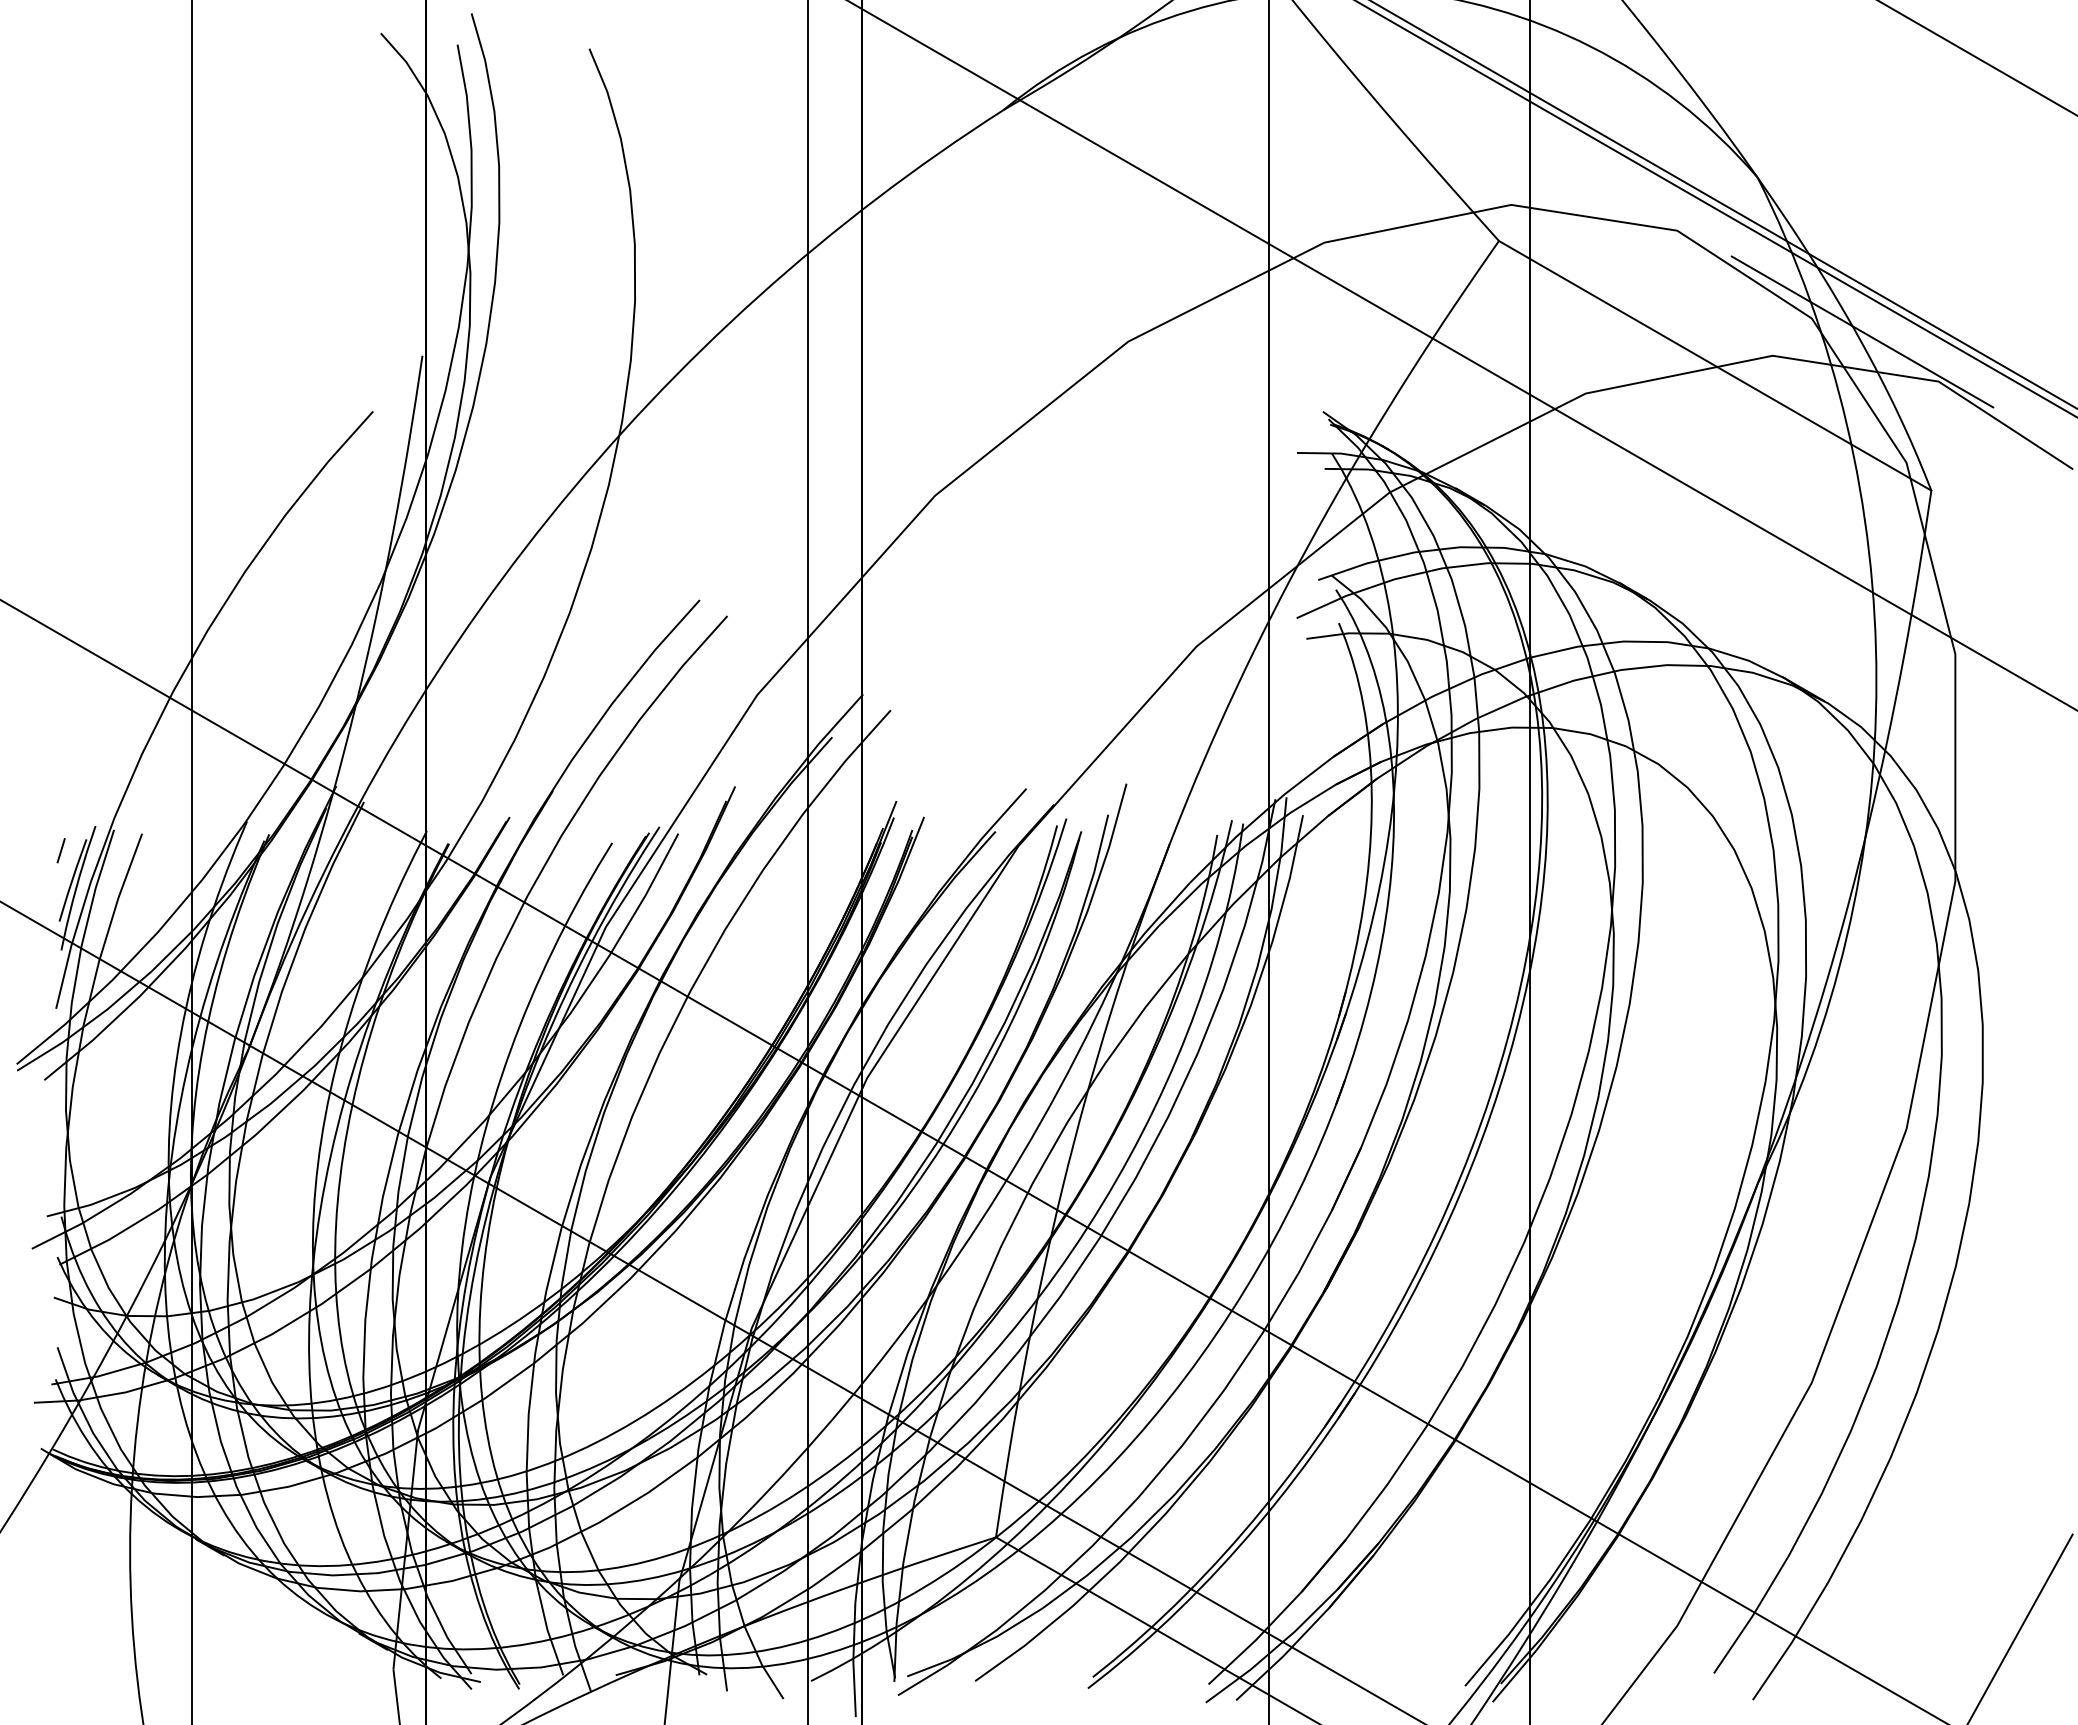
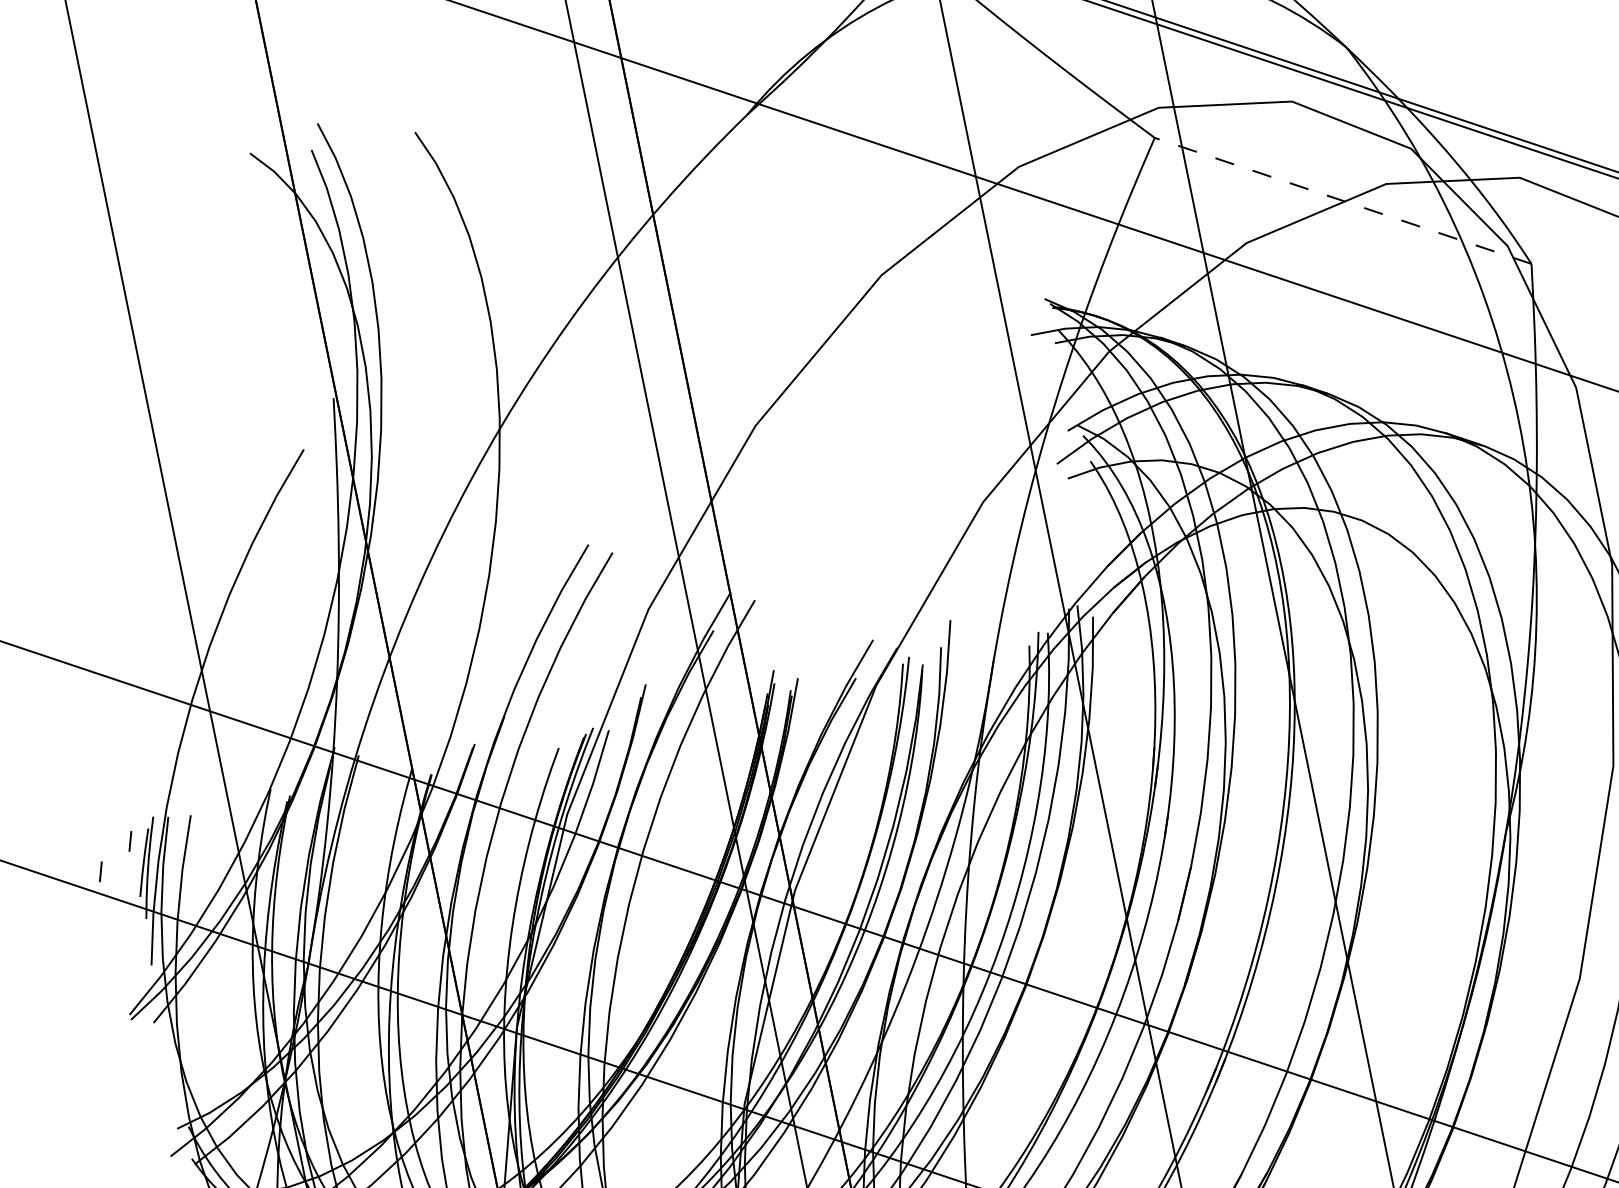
line: (1862, 331) -> (1452, 150), removed
line: (1715, 365) -> (1343, 200), solid -> dashed
line: (16, 880) -> (100, 871), added

